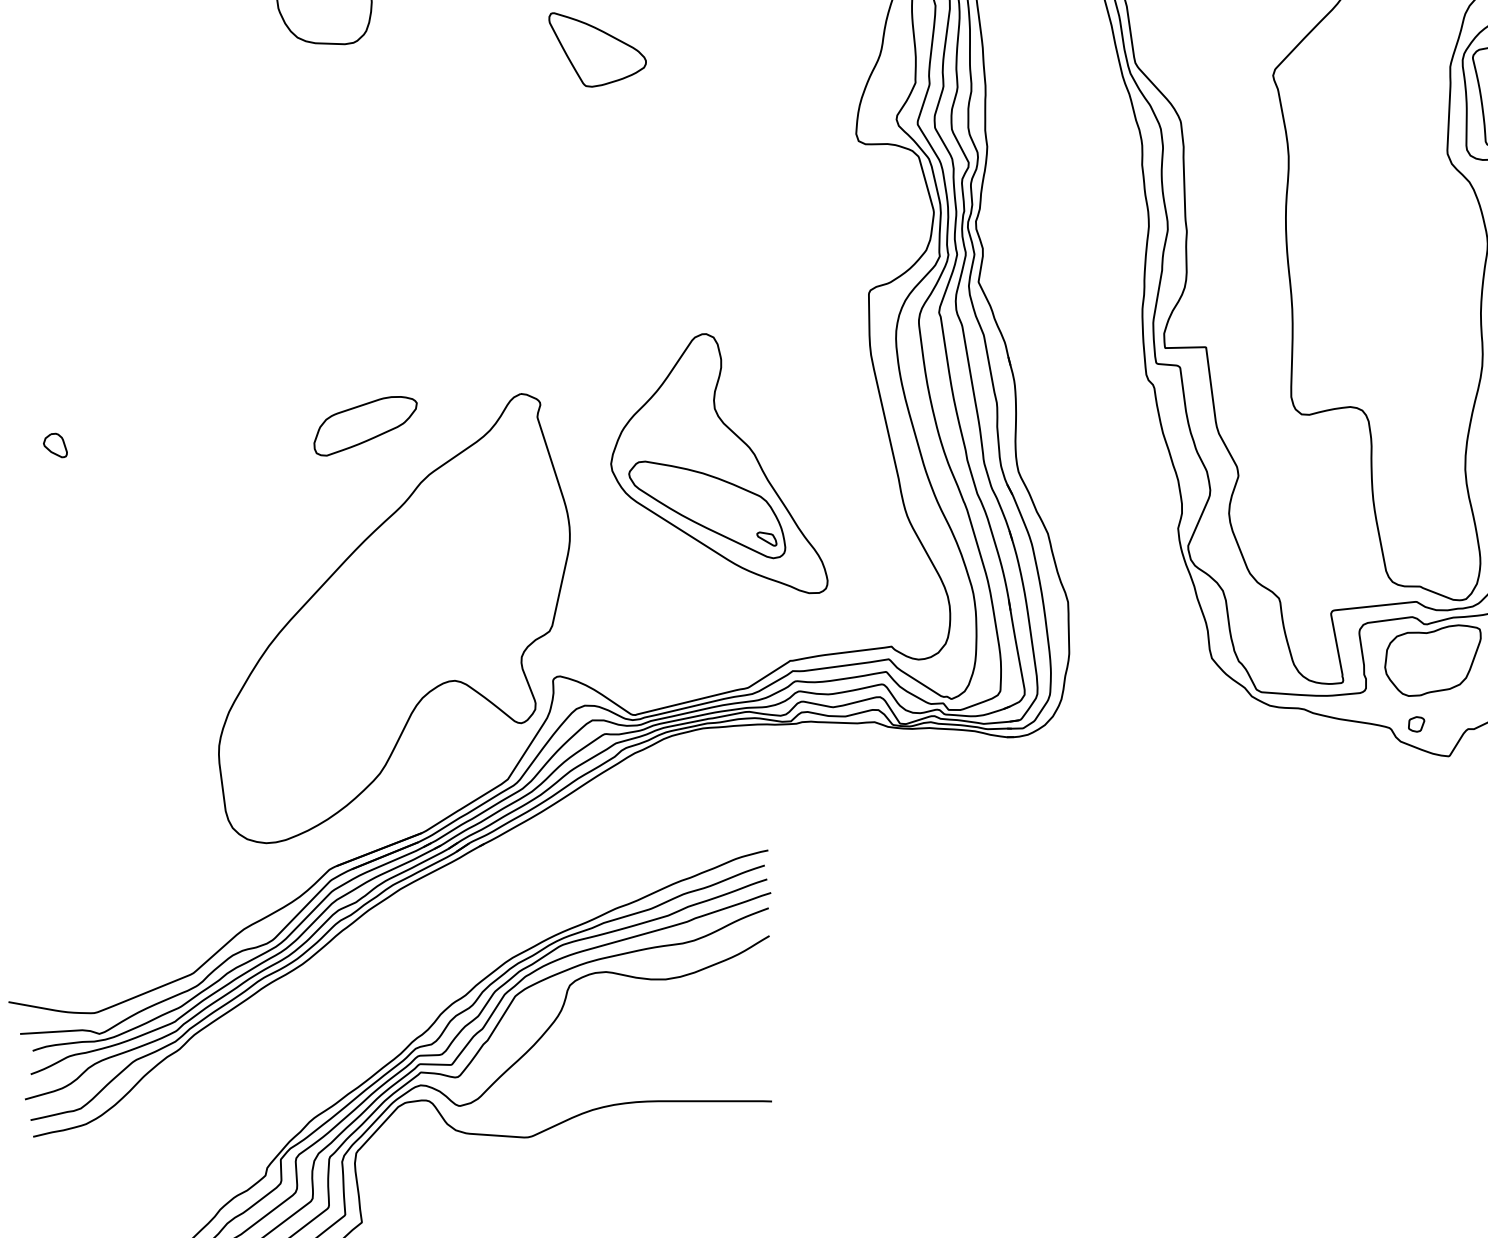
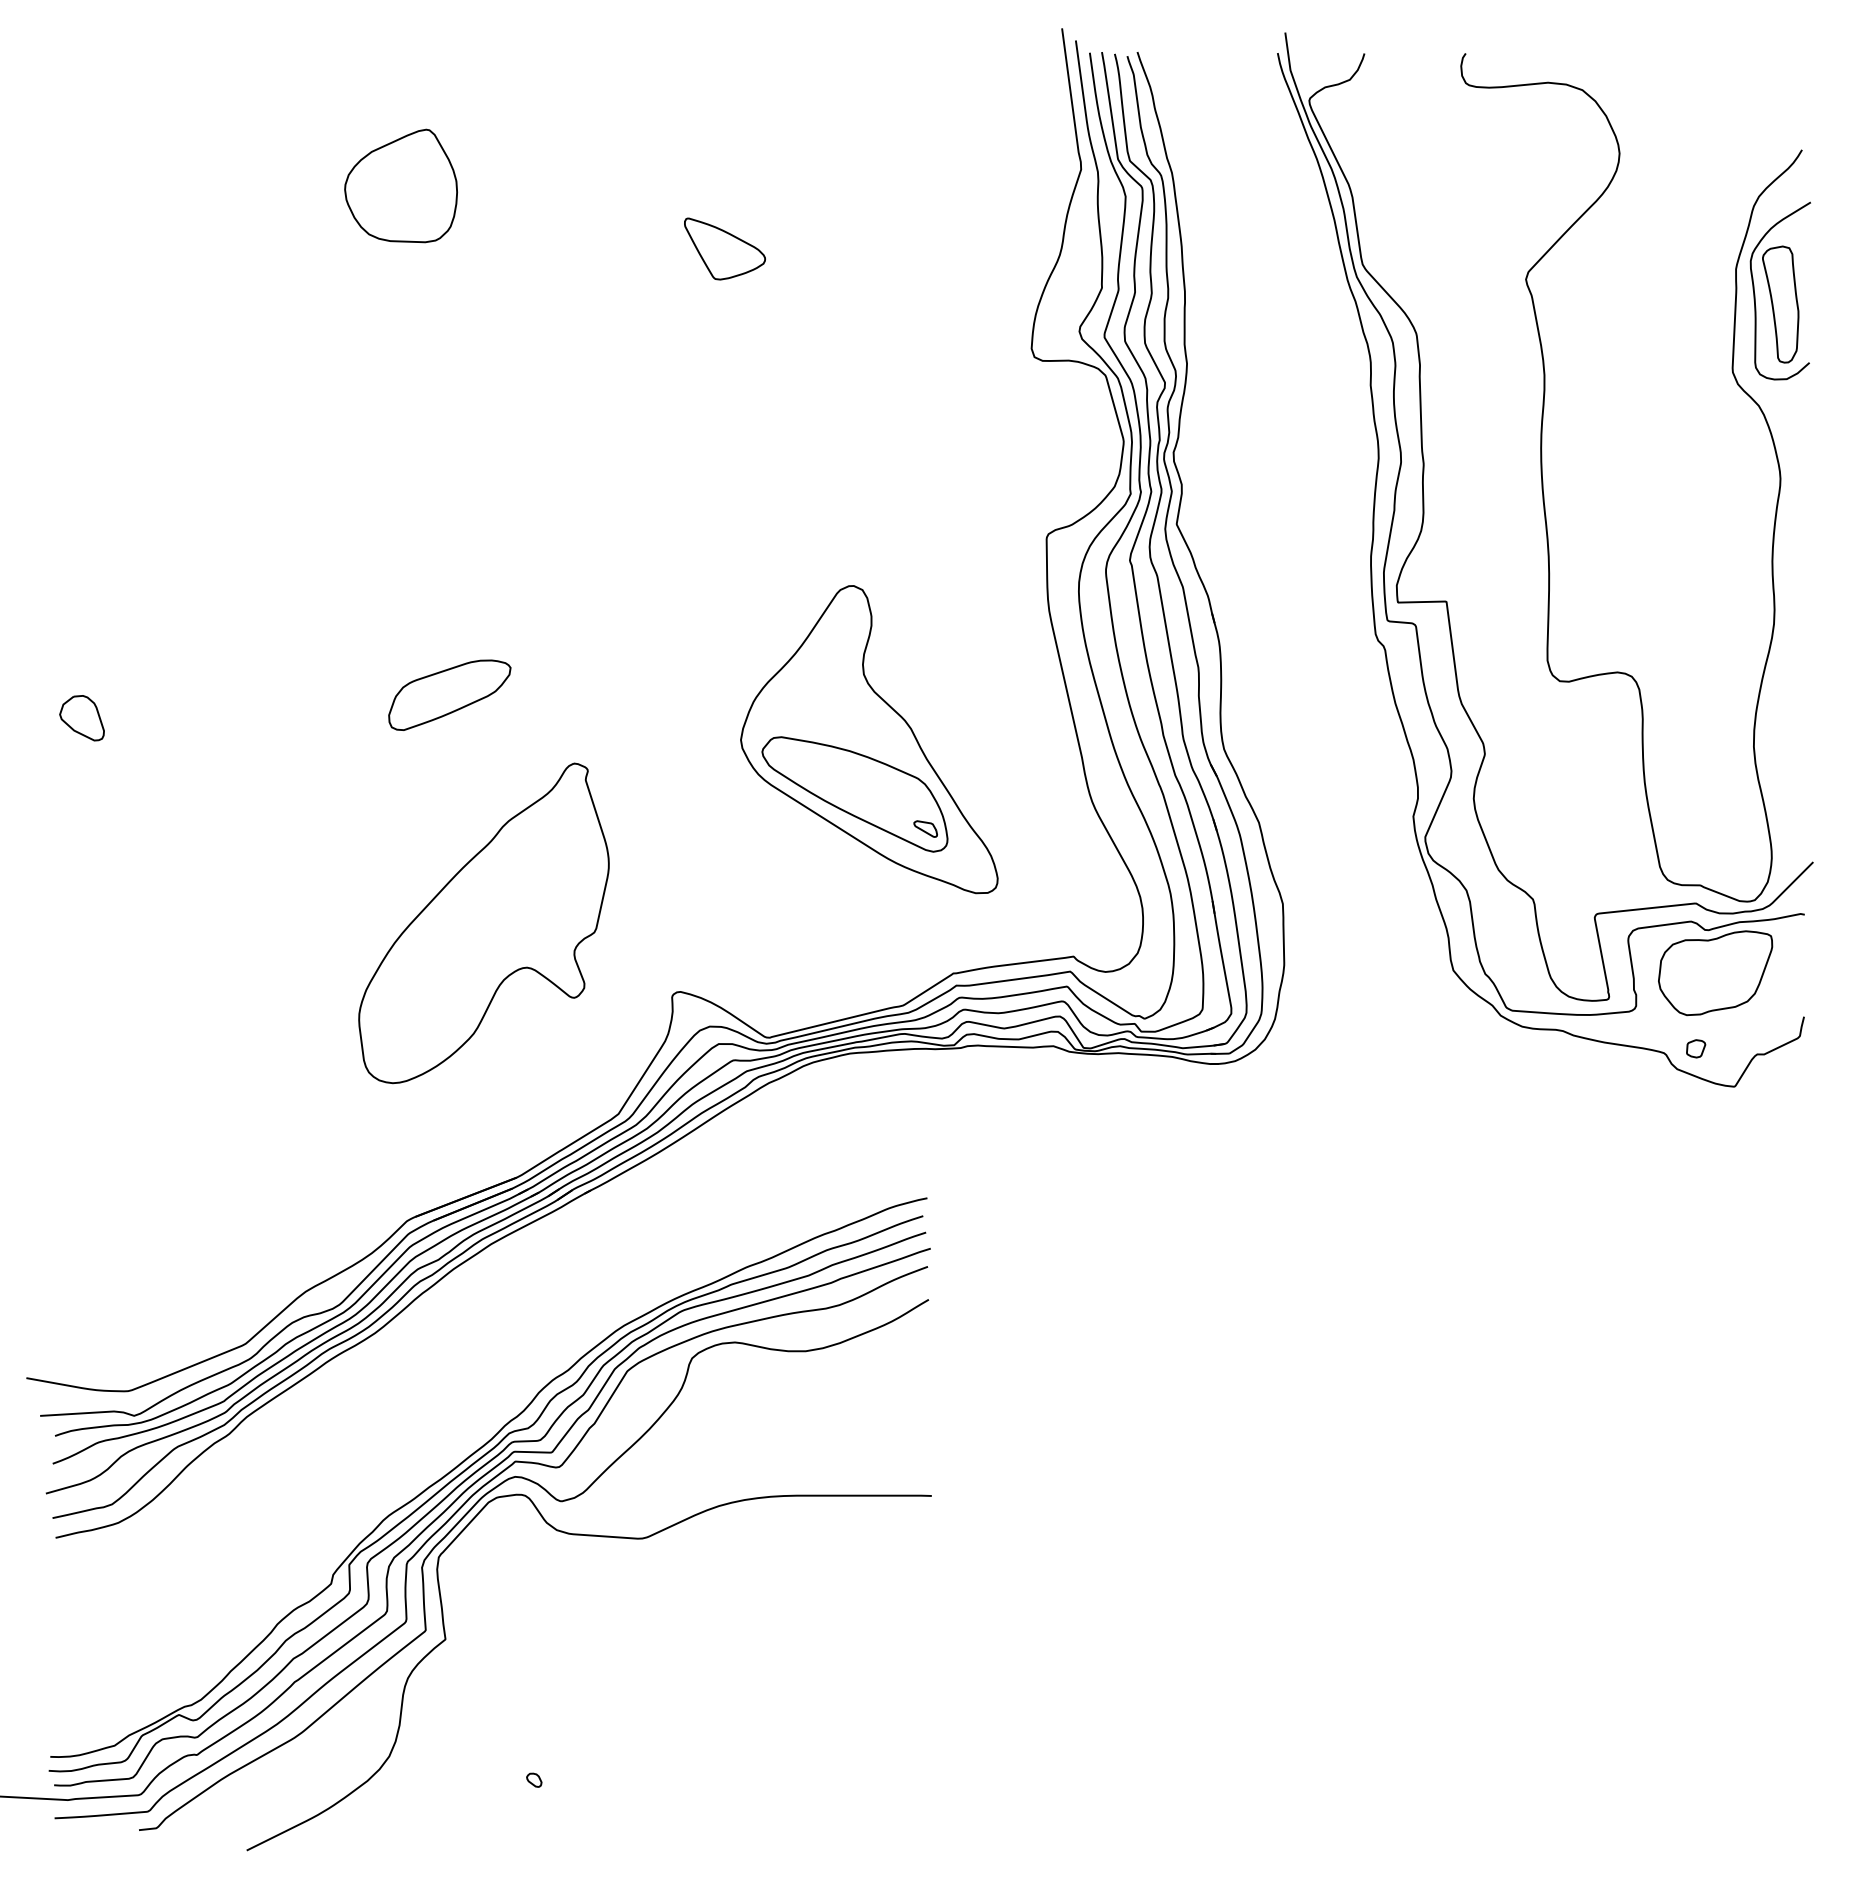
part: (597, 49) -> (724, 248), size x0.7
part: (54, 445) -> (81, 717), size x1.6
part: (393, 618) -> (483, 923), size x0.6

